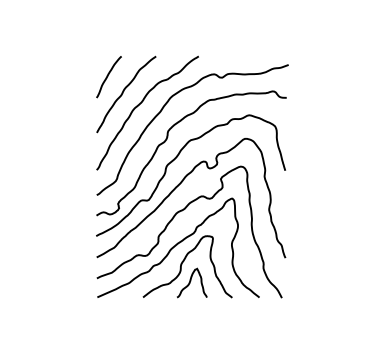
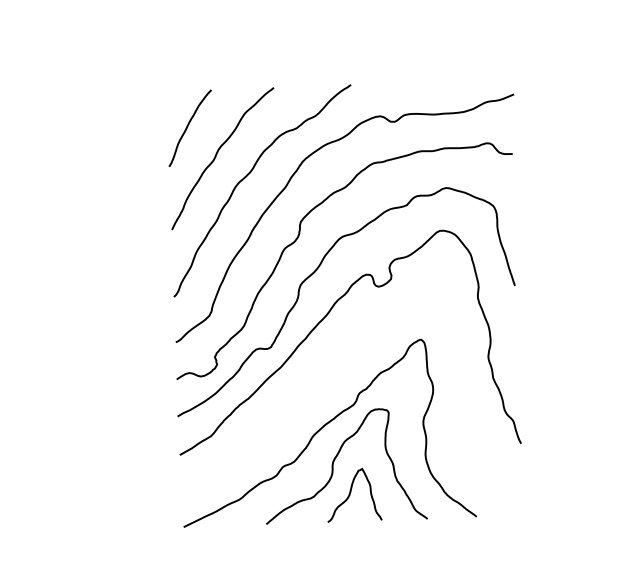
curve: (173, 219) -> (316, 381), removed

